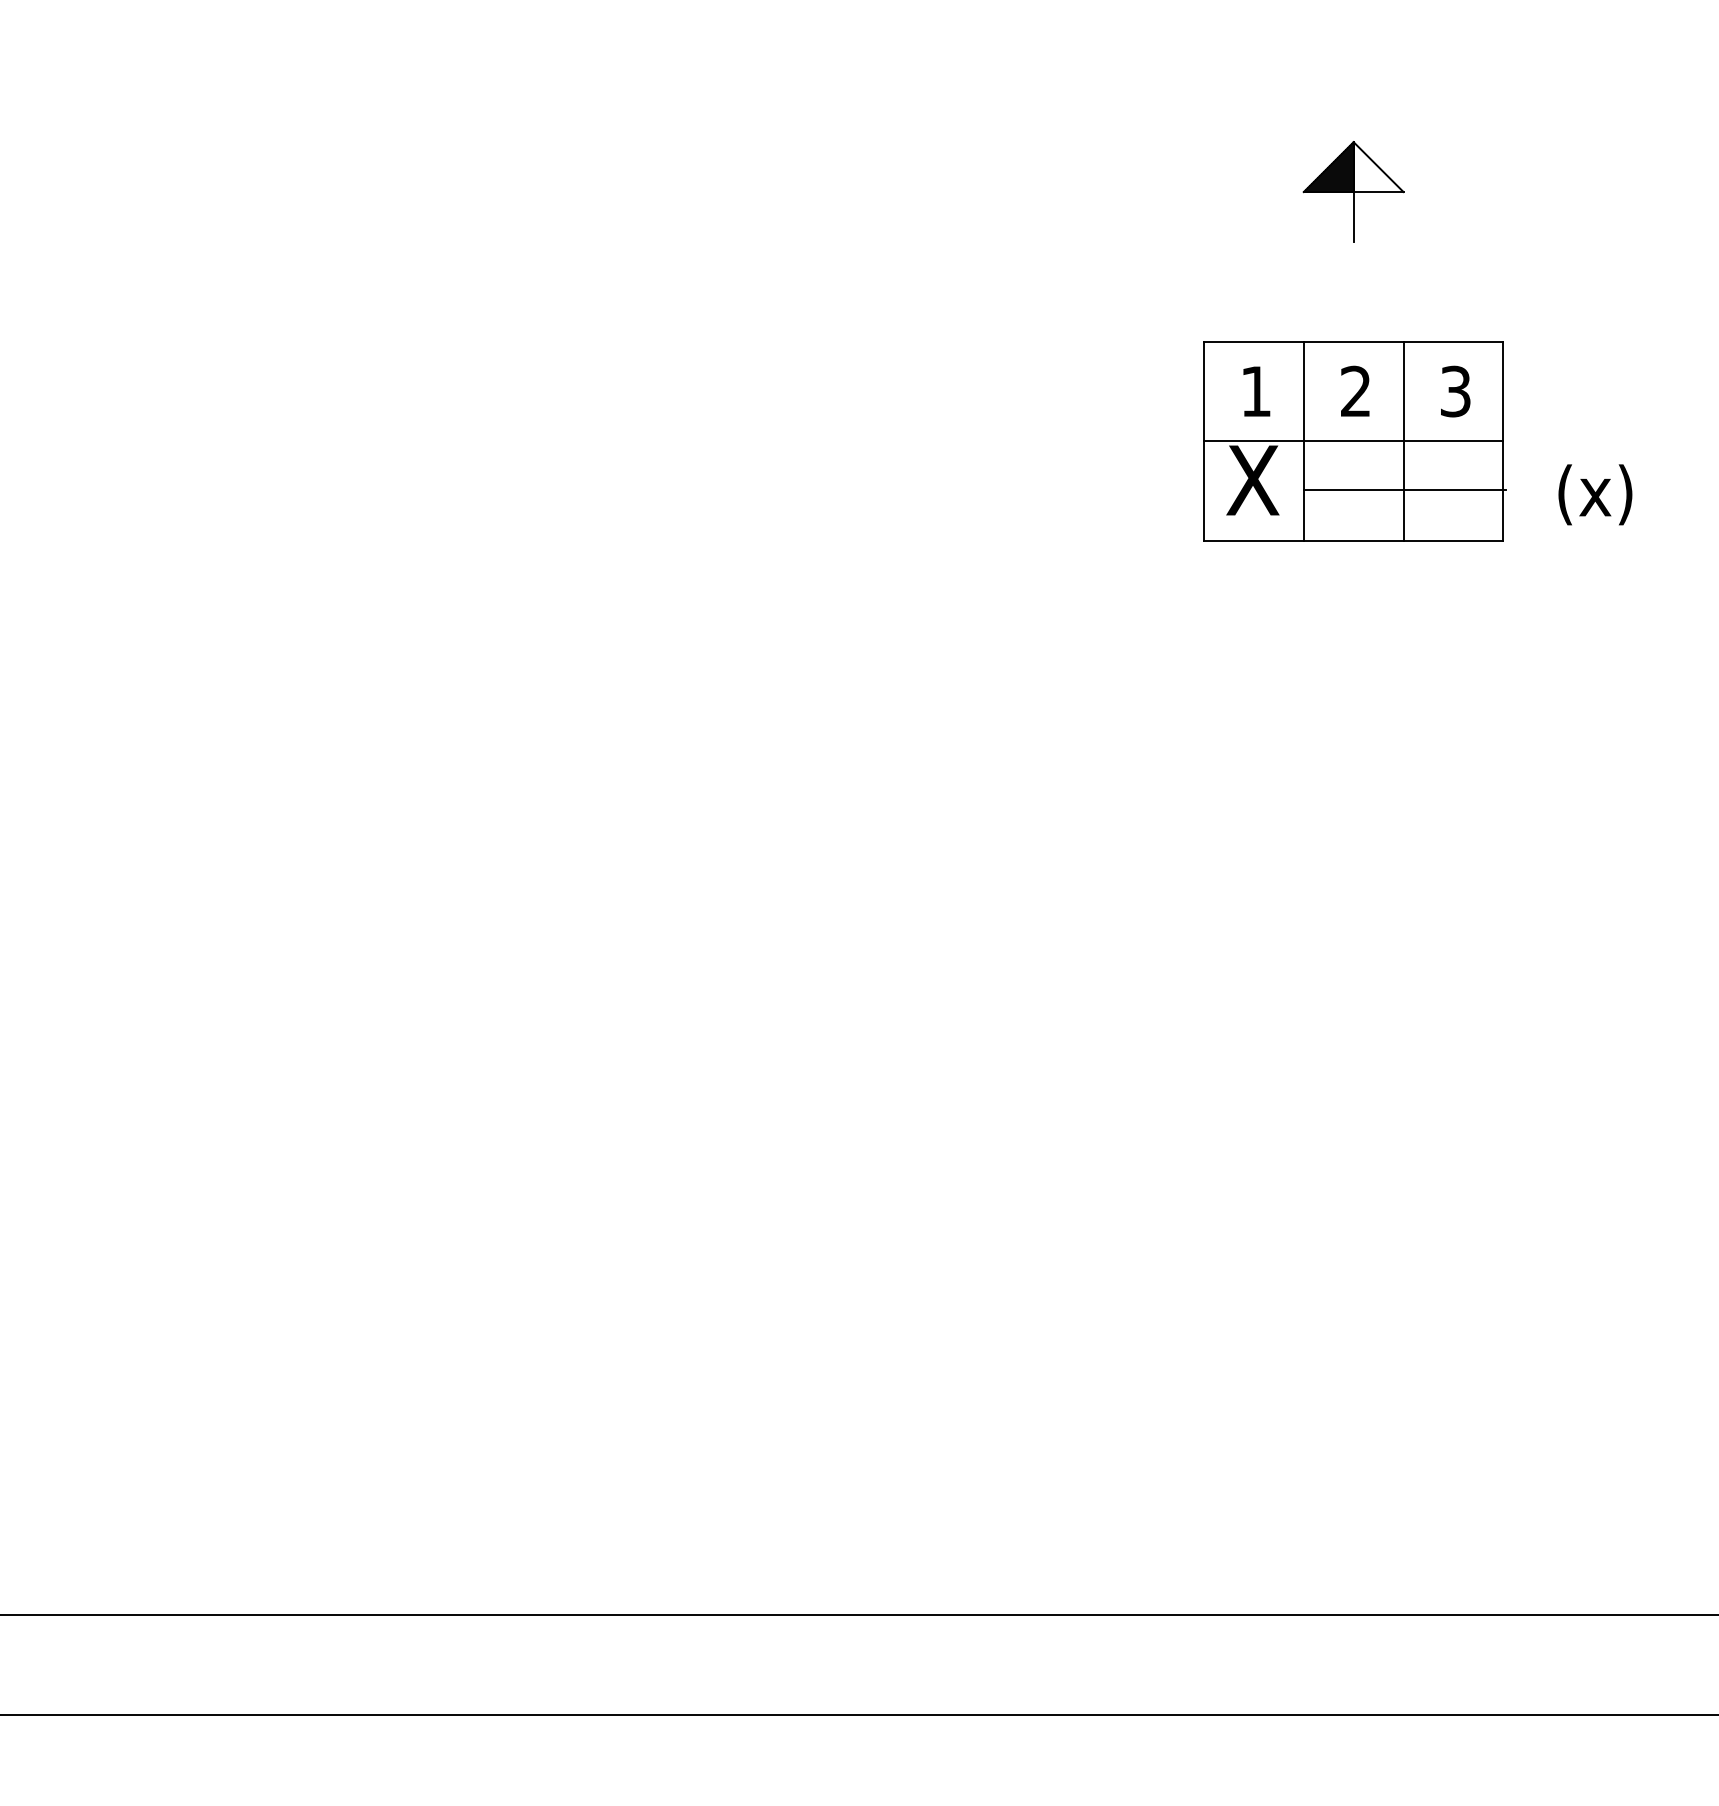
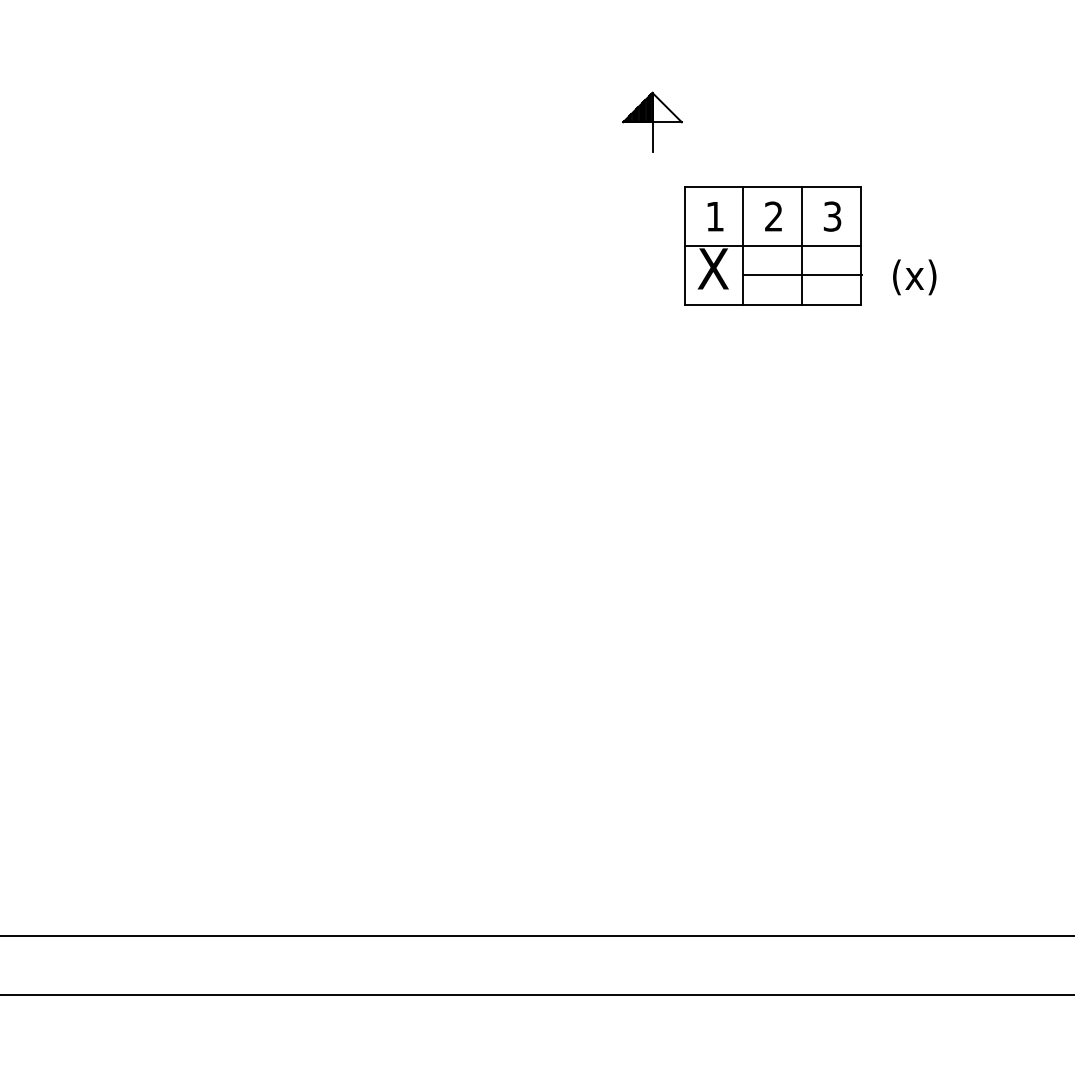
part: (1353, 190) -> (652, 121), moved

